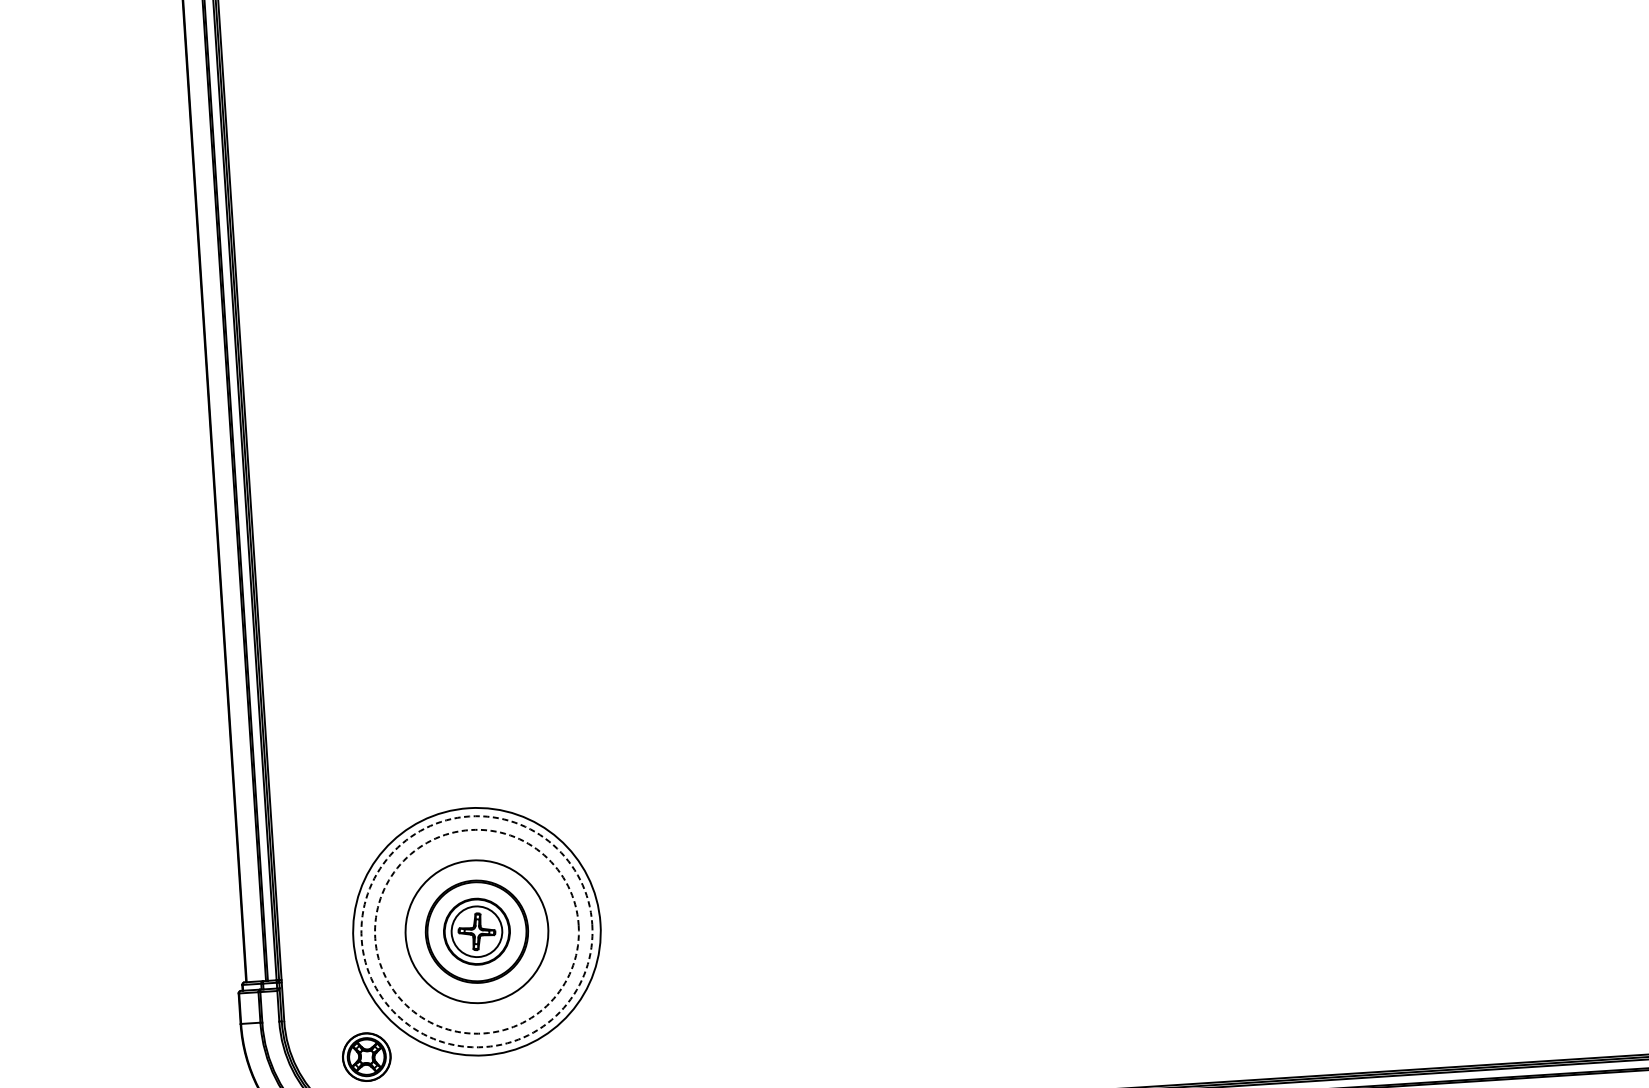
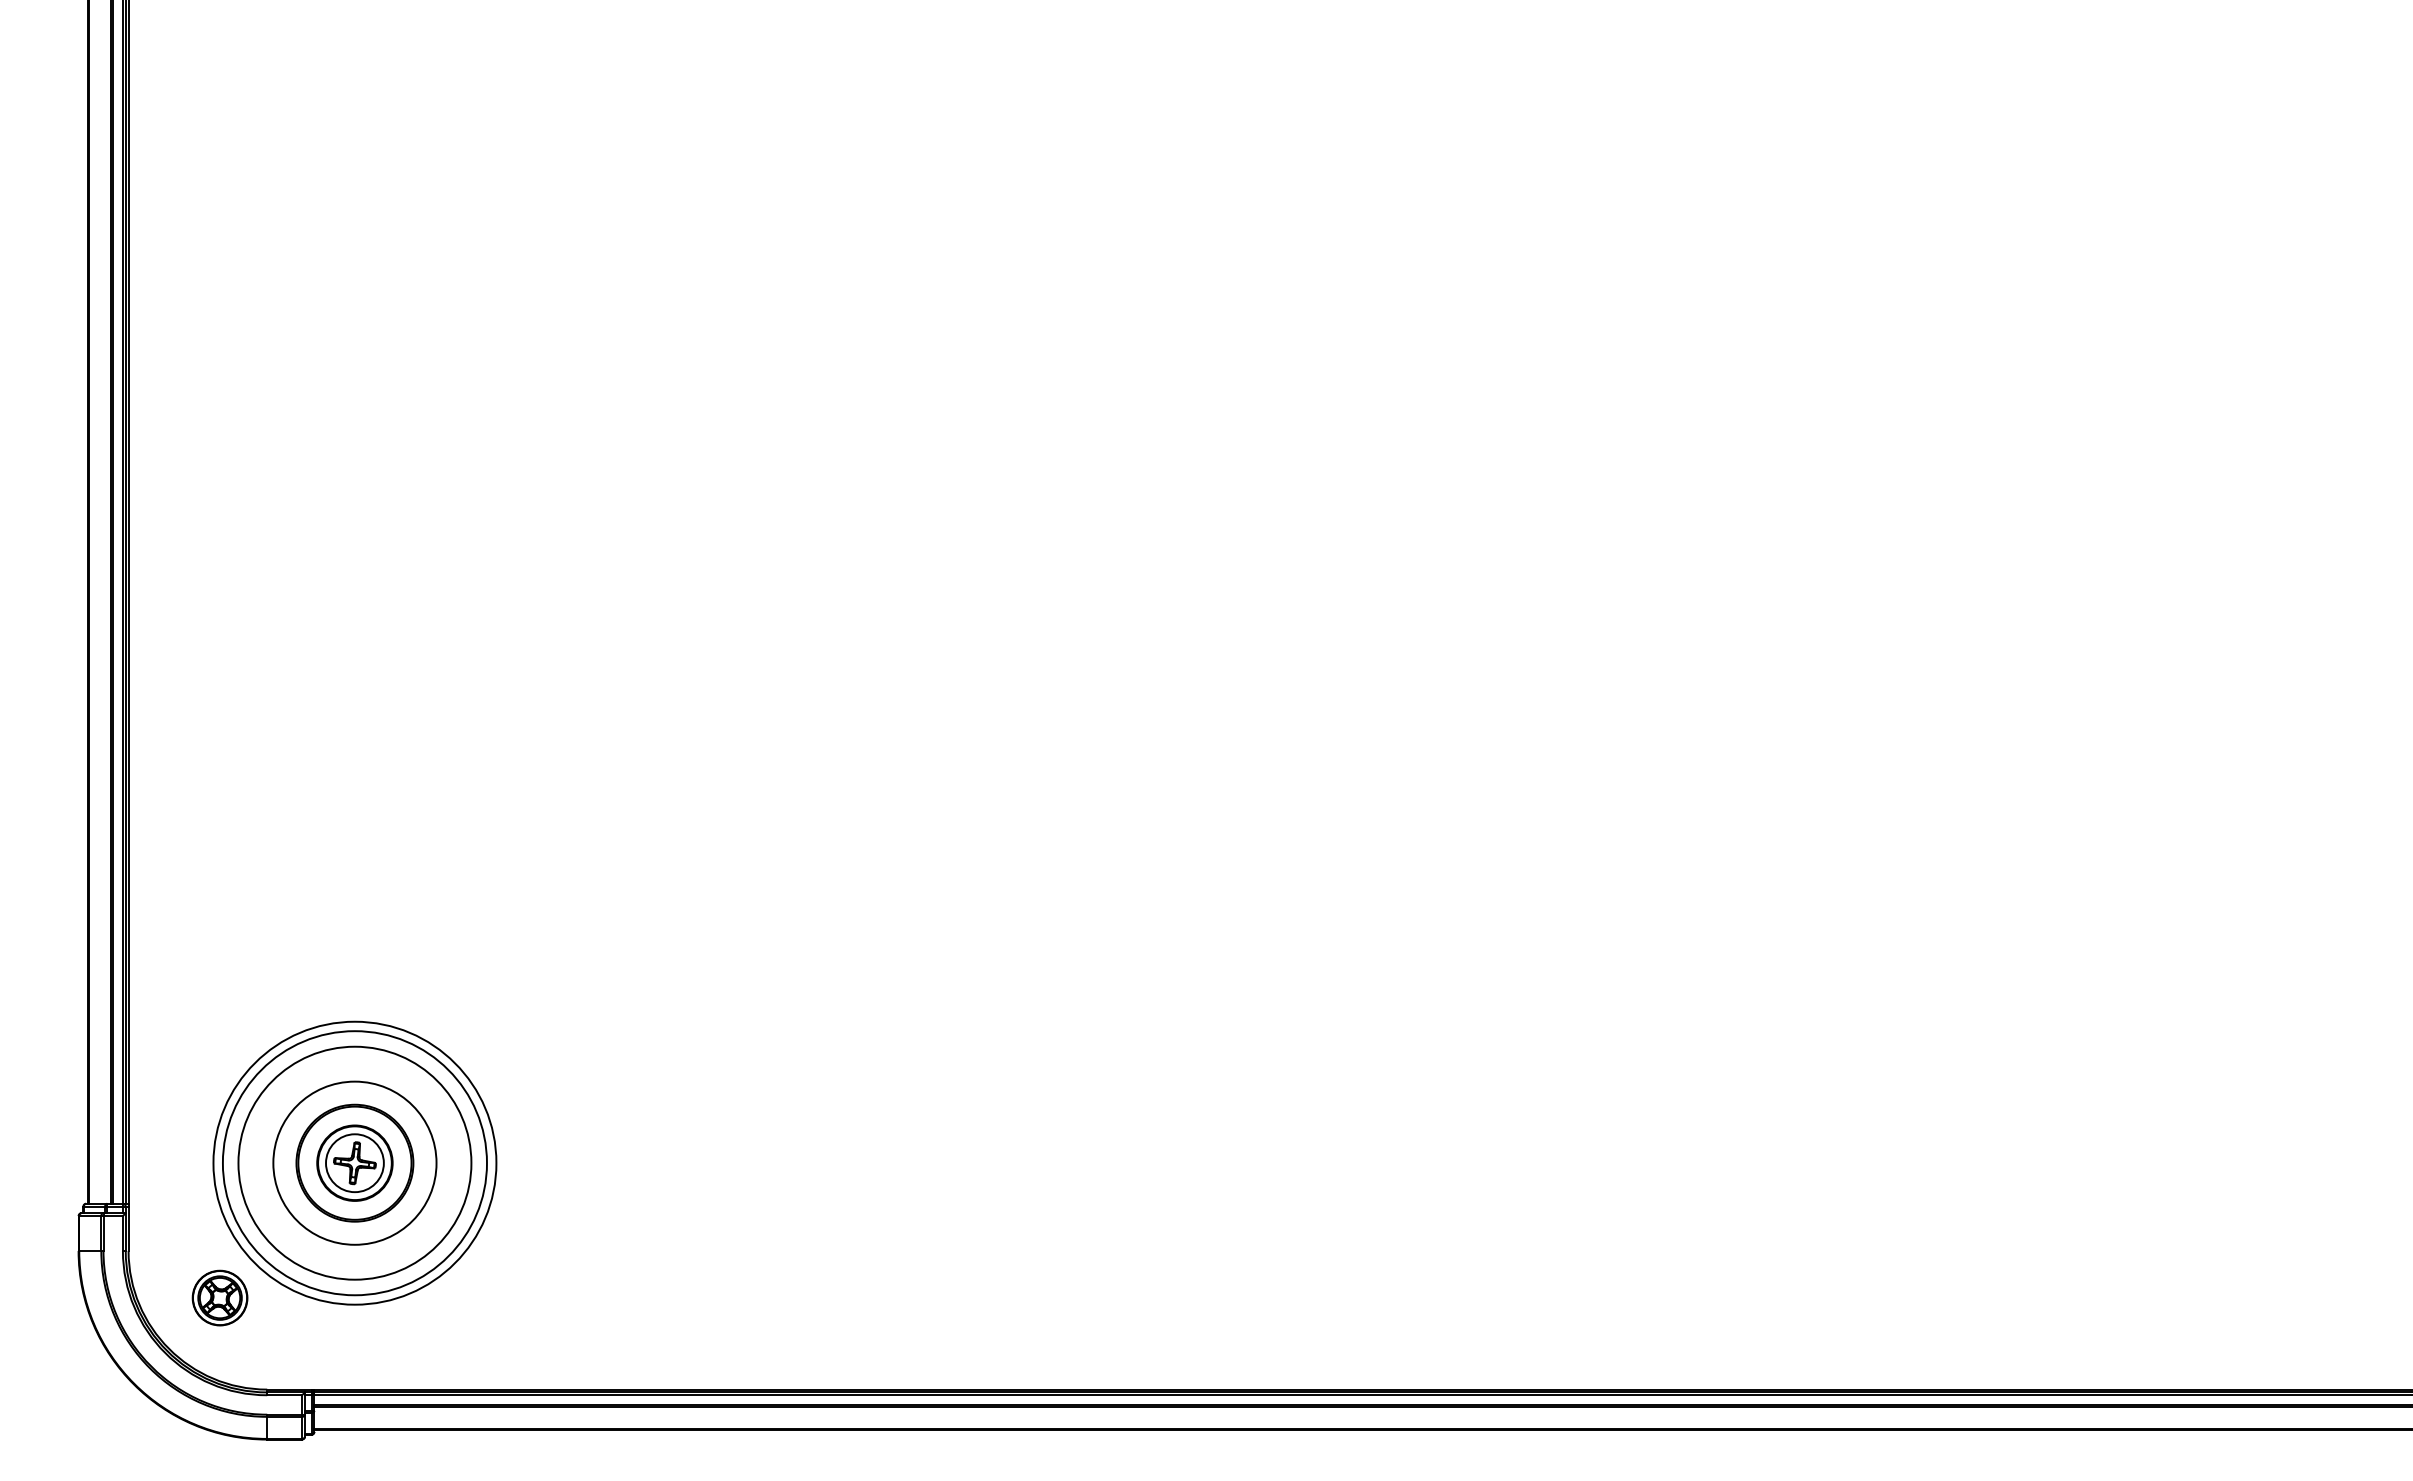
circle: (476, 931) -> (354, 1162), dashed -> solid
circle: (476, 932) -> (354, 1163), dashed -> solid

